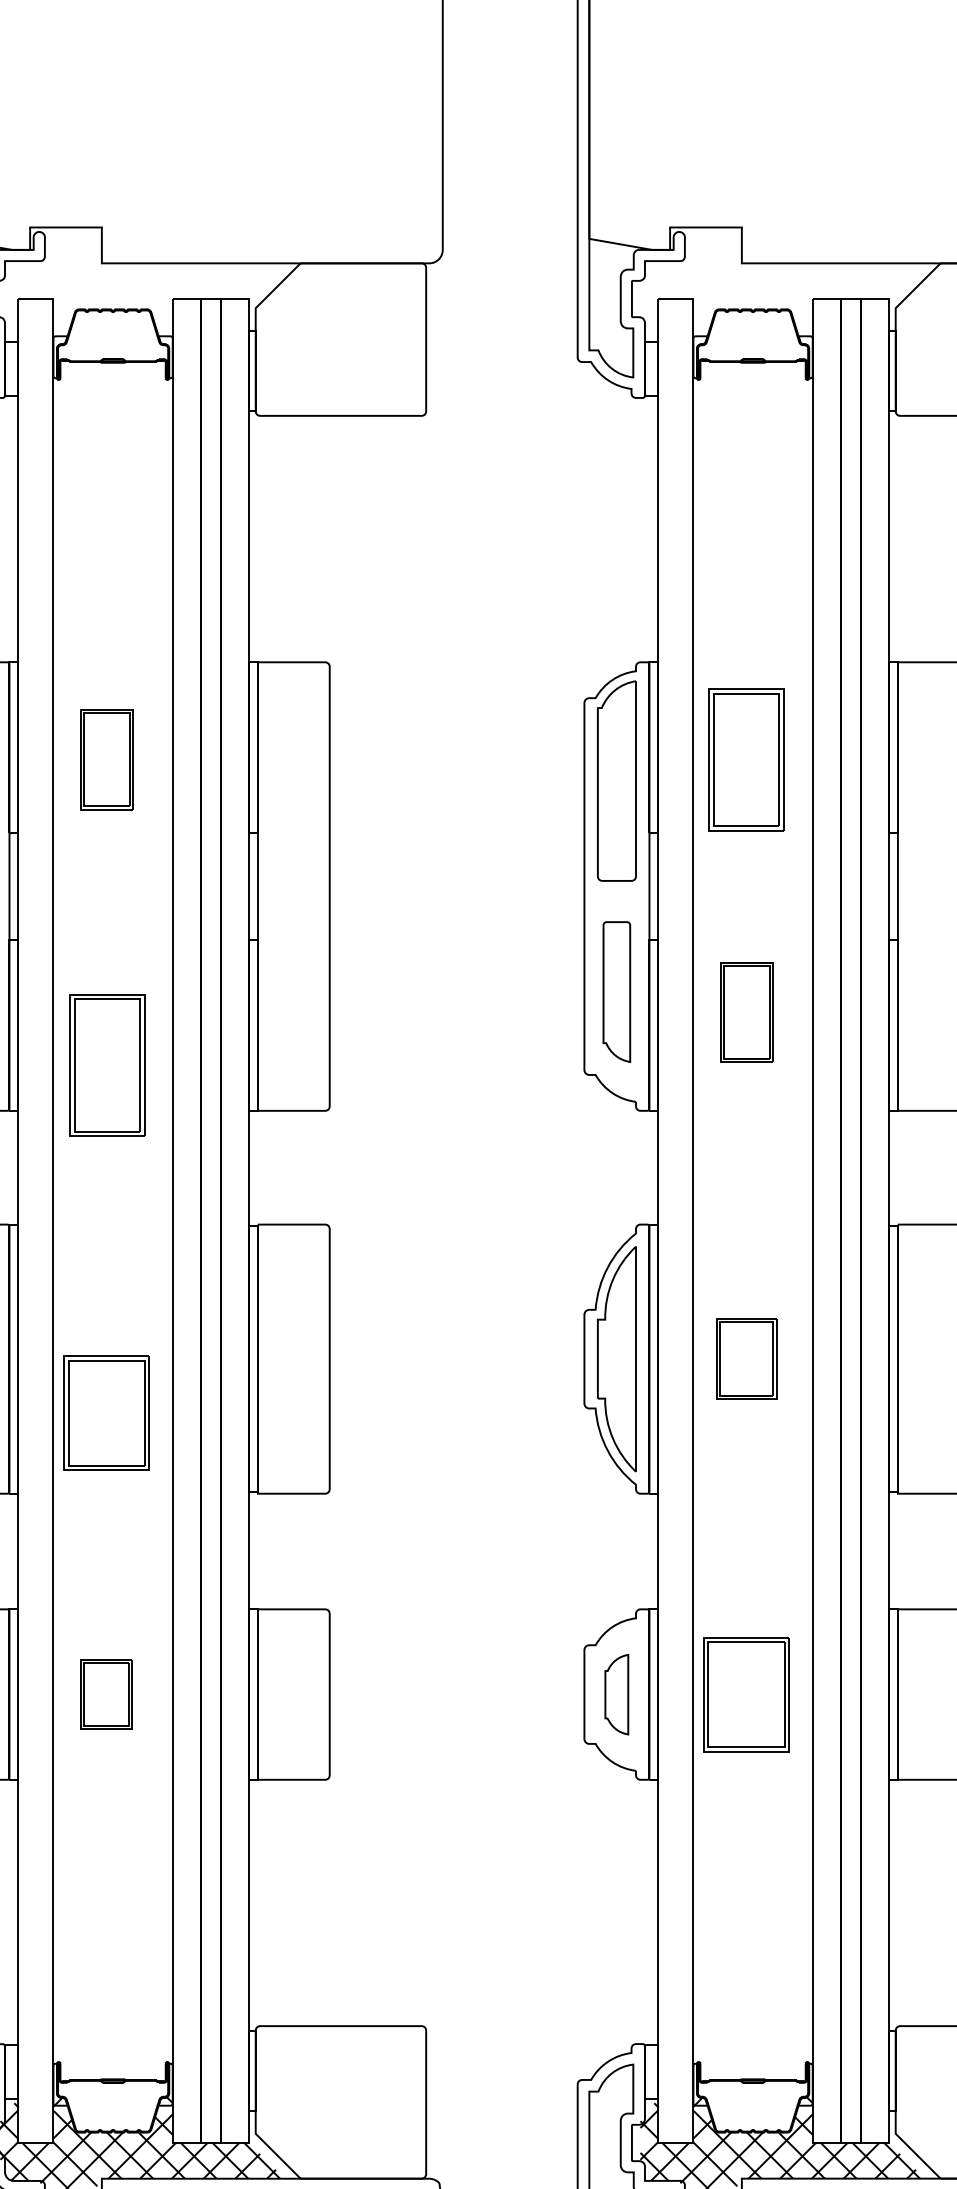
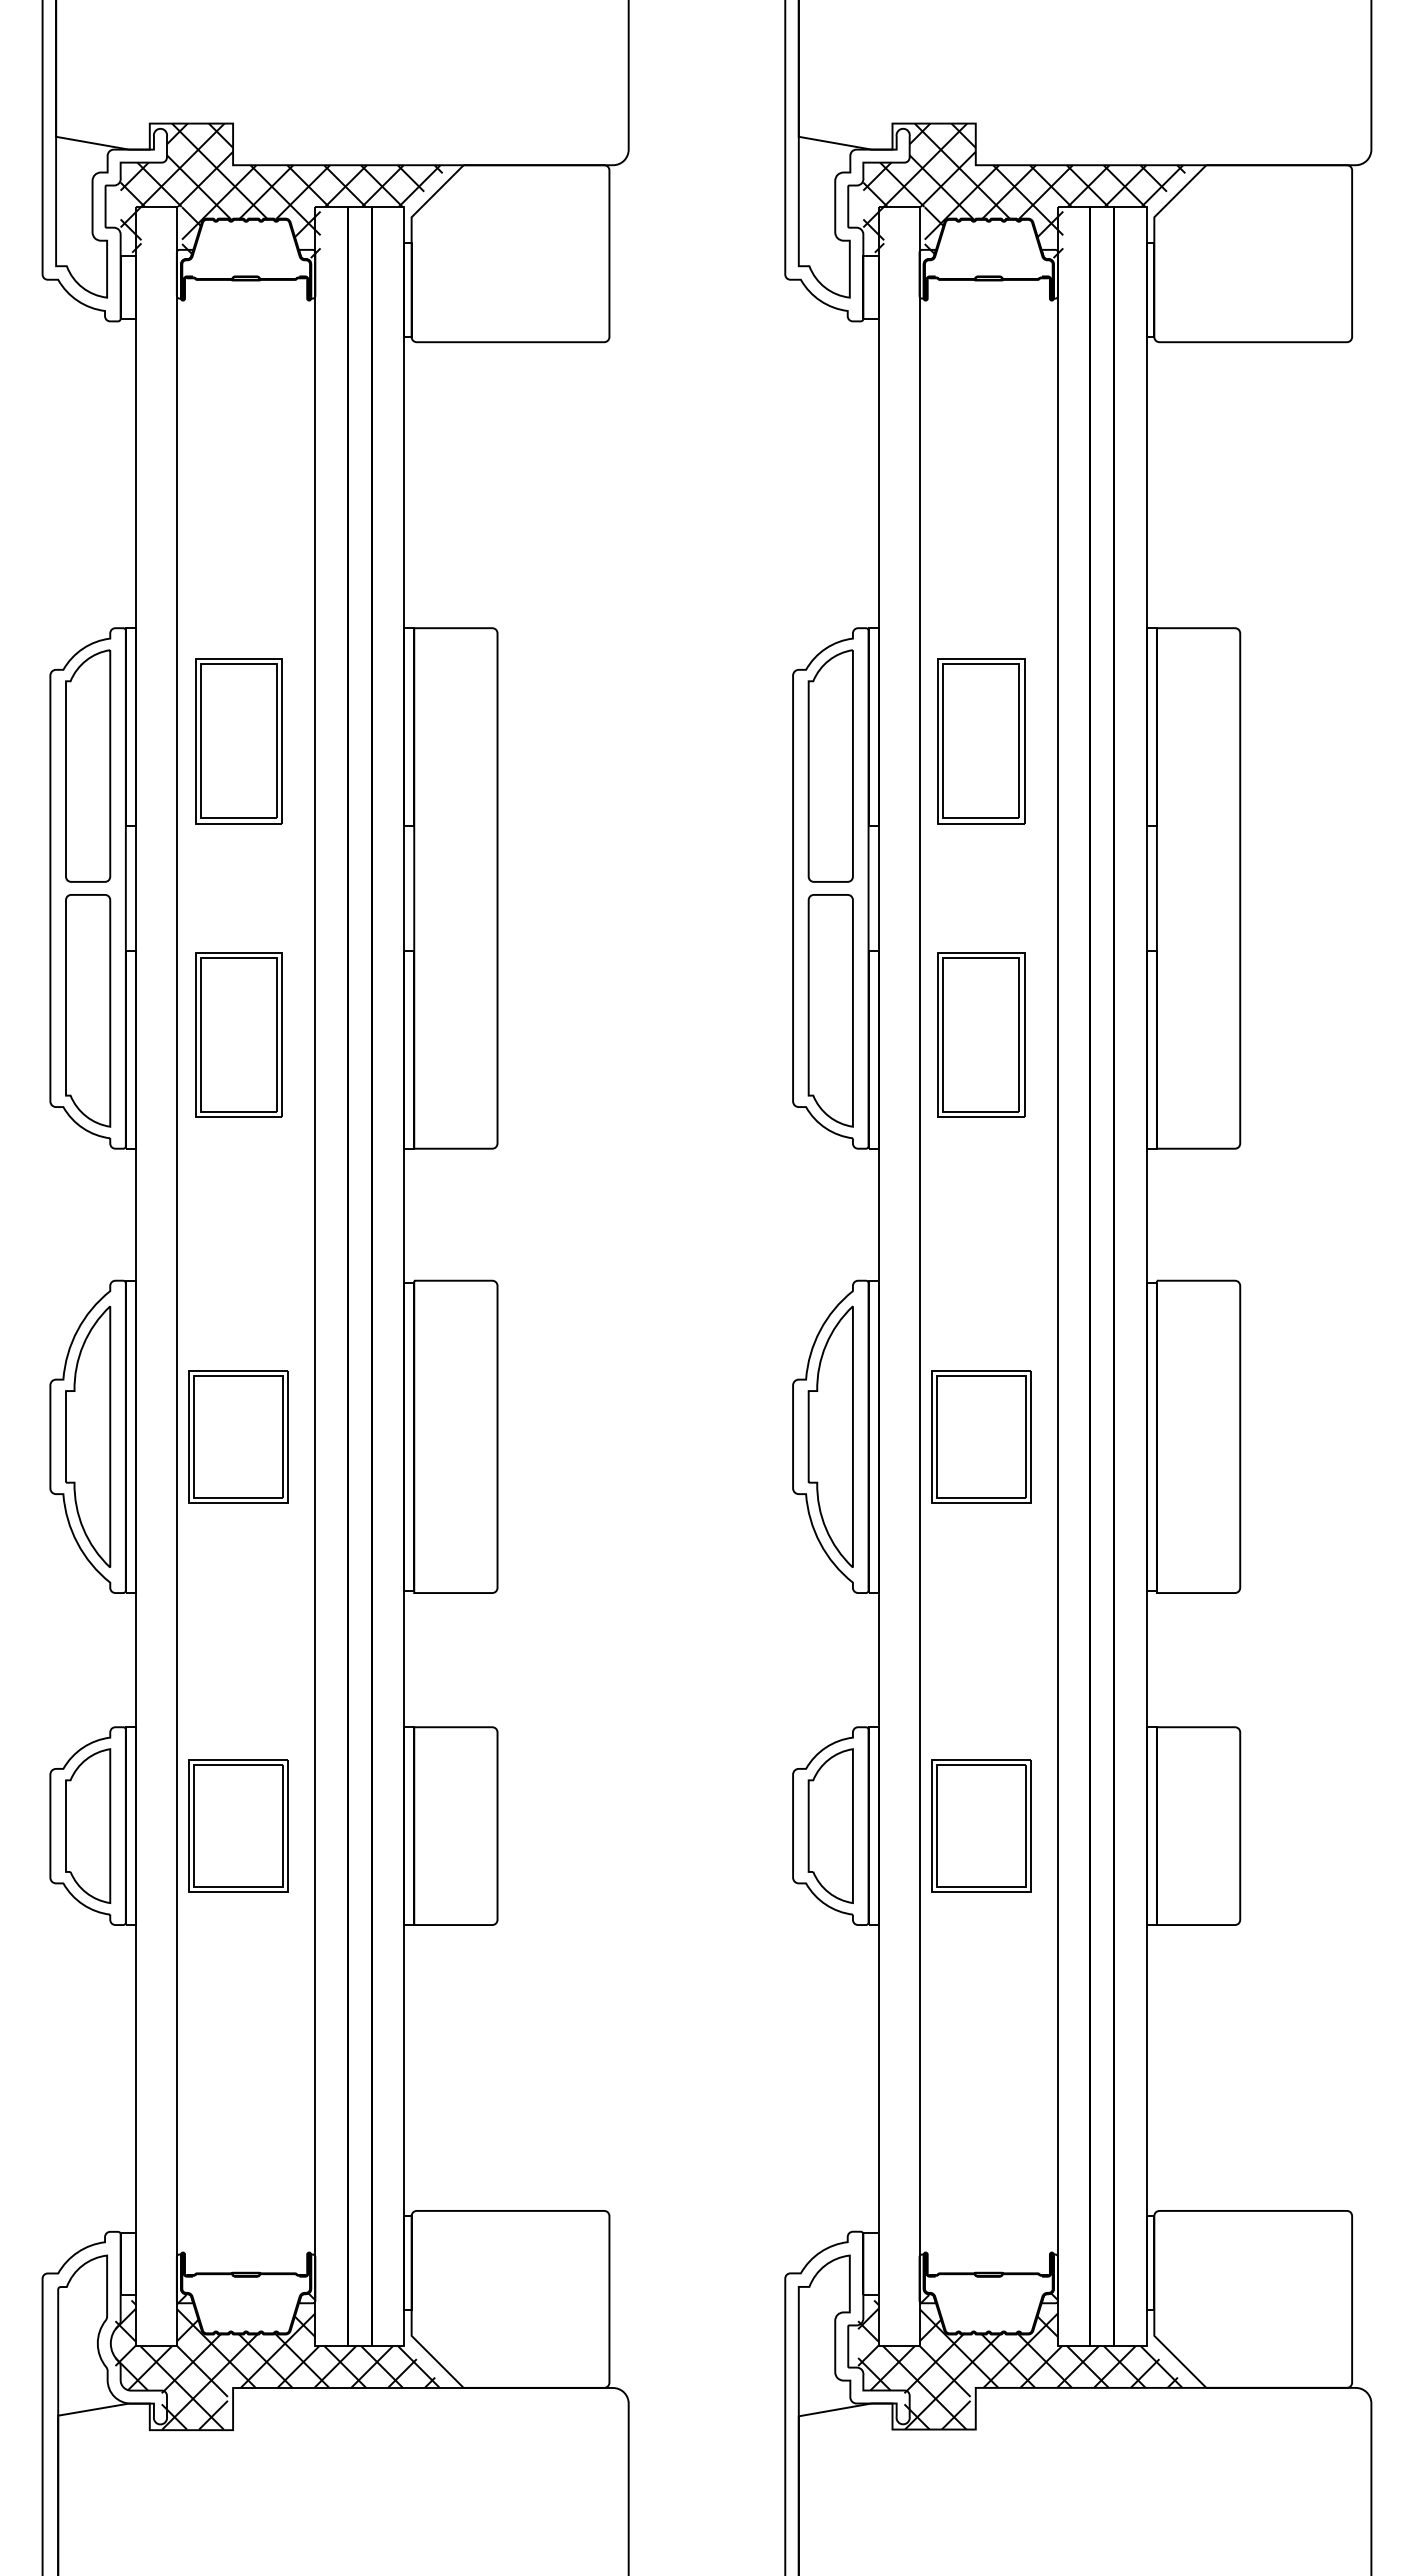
hatch: (143, 285) -> (281, 190), added
hatch: (783, 285) -> (1024, 190), added
part: (106, 759) -> (238, 741), size x1.43
part: (616, 991) -> (830, 1010), size x1.43
part: (746, 1012) -> (981, 1034), size x1.43
part: (107, 1064) -> (238, 1034), moved
part: (746, 1358) -> (981, 1436), size x1.43
part: (106, 1413) -> (238, 1436), moved
part: (106, 1694) -> (238, 1825), size x1.67
part: (616, 1694) -> (830, 1826), size x1.67

